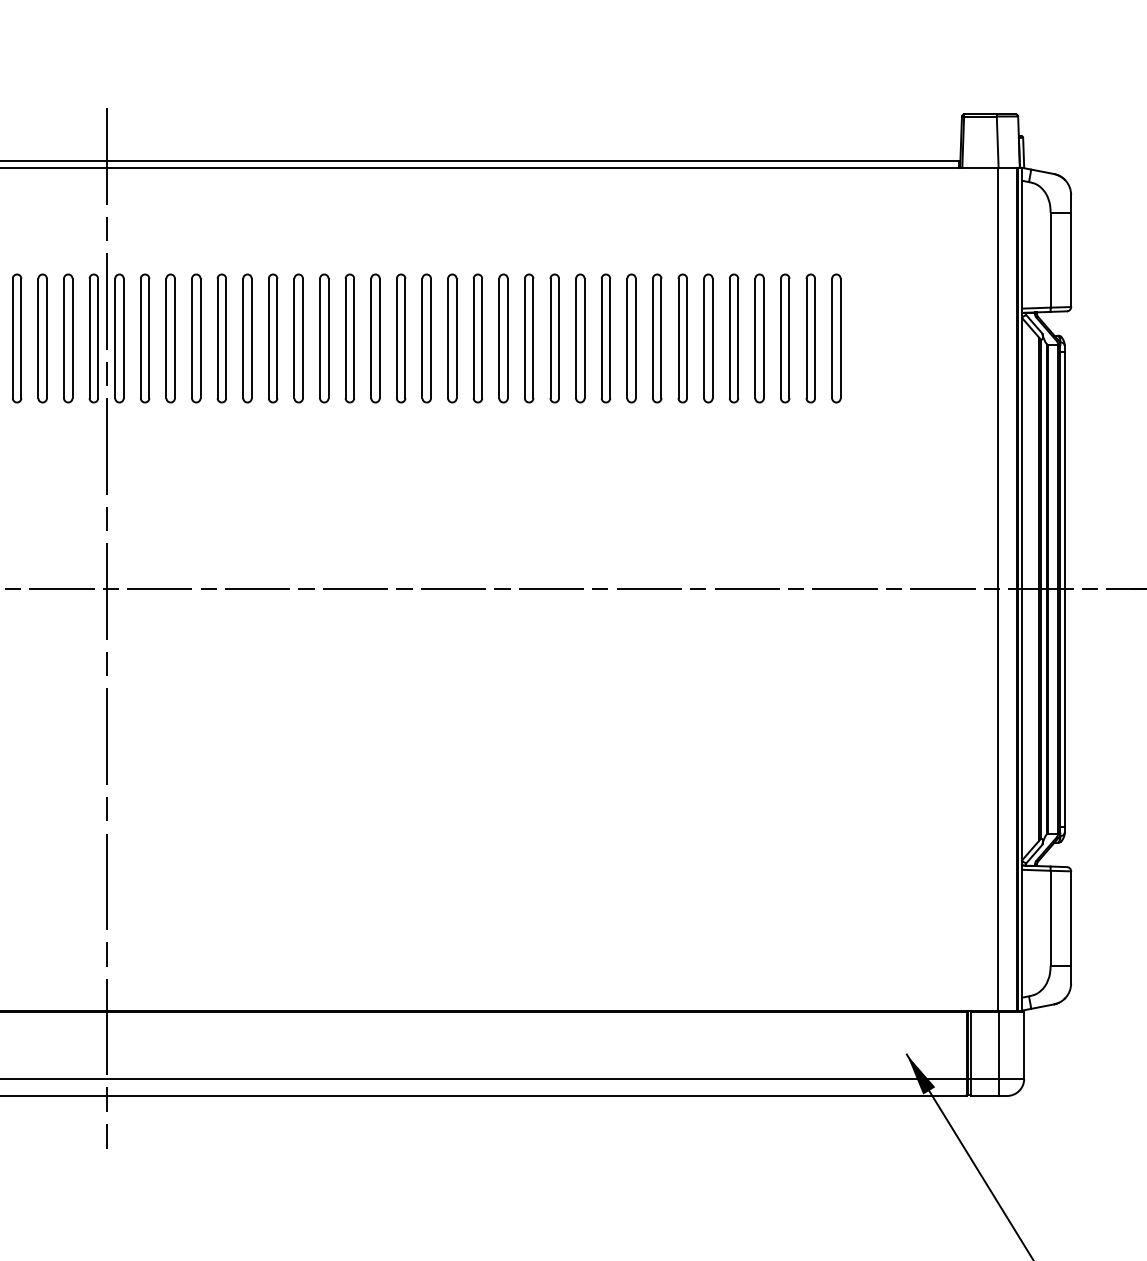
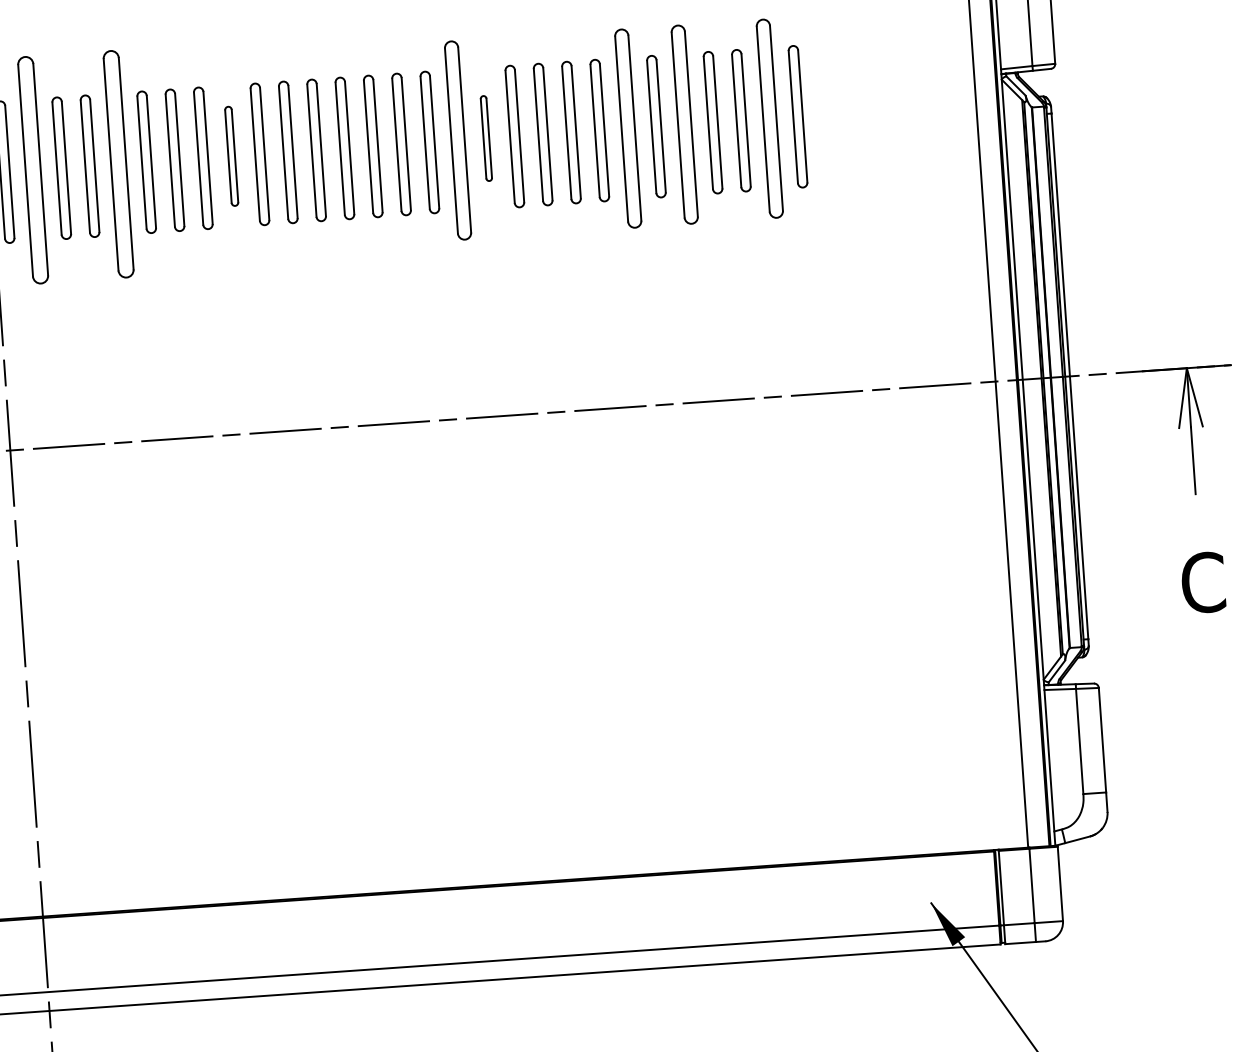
part: (145, 338) -> (33, 170), size x1.6
part: (221, 338) -> (117, 164), size x1.6
part: (324, 338) -> (231, 156), size x0.7
part: (529, 338) -> (458, 140), size x1.4
part: (554, 338) -> (486, 138), size x0.6
part: (682, 338) -> (627, 128), size x1.4
part: (733, 338) -> (684, 124), size x1.4
part: (810, 338) -> (769, 118), size x1.4

